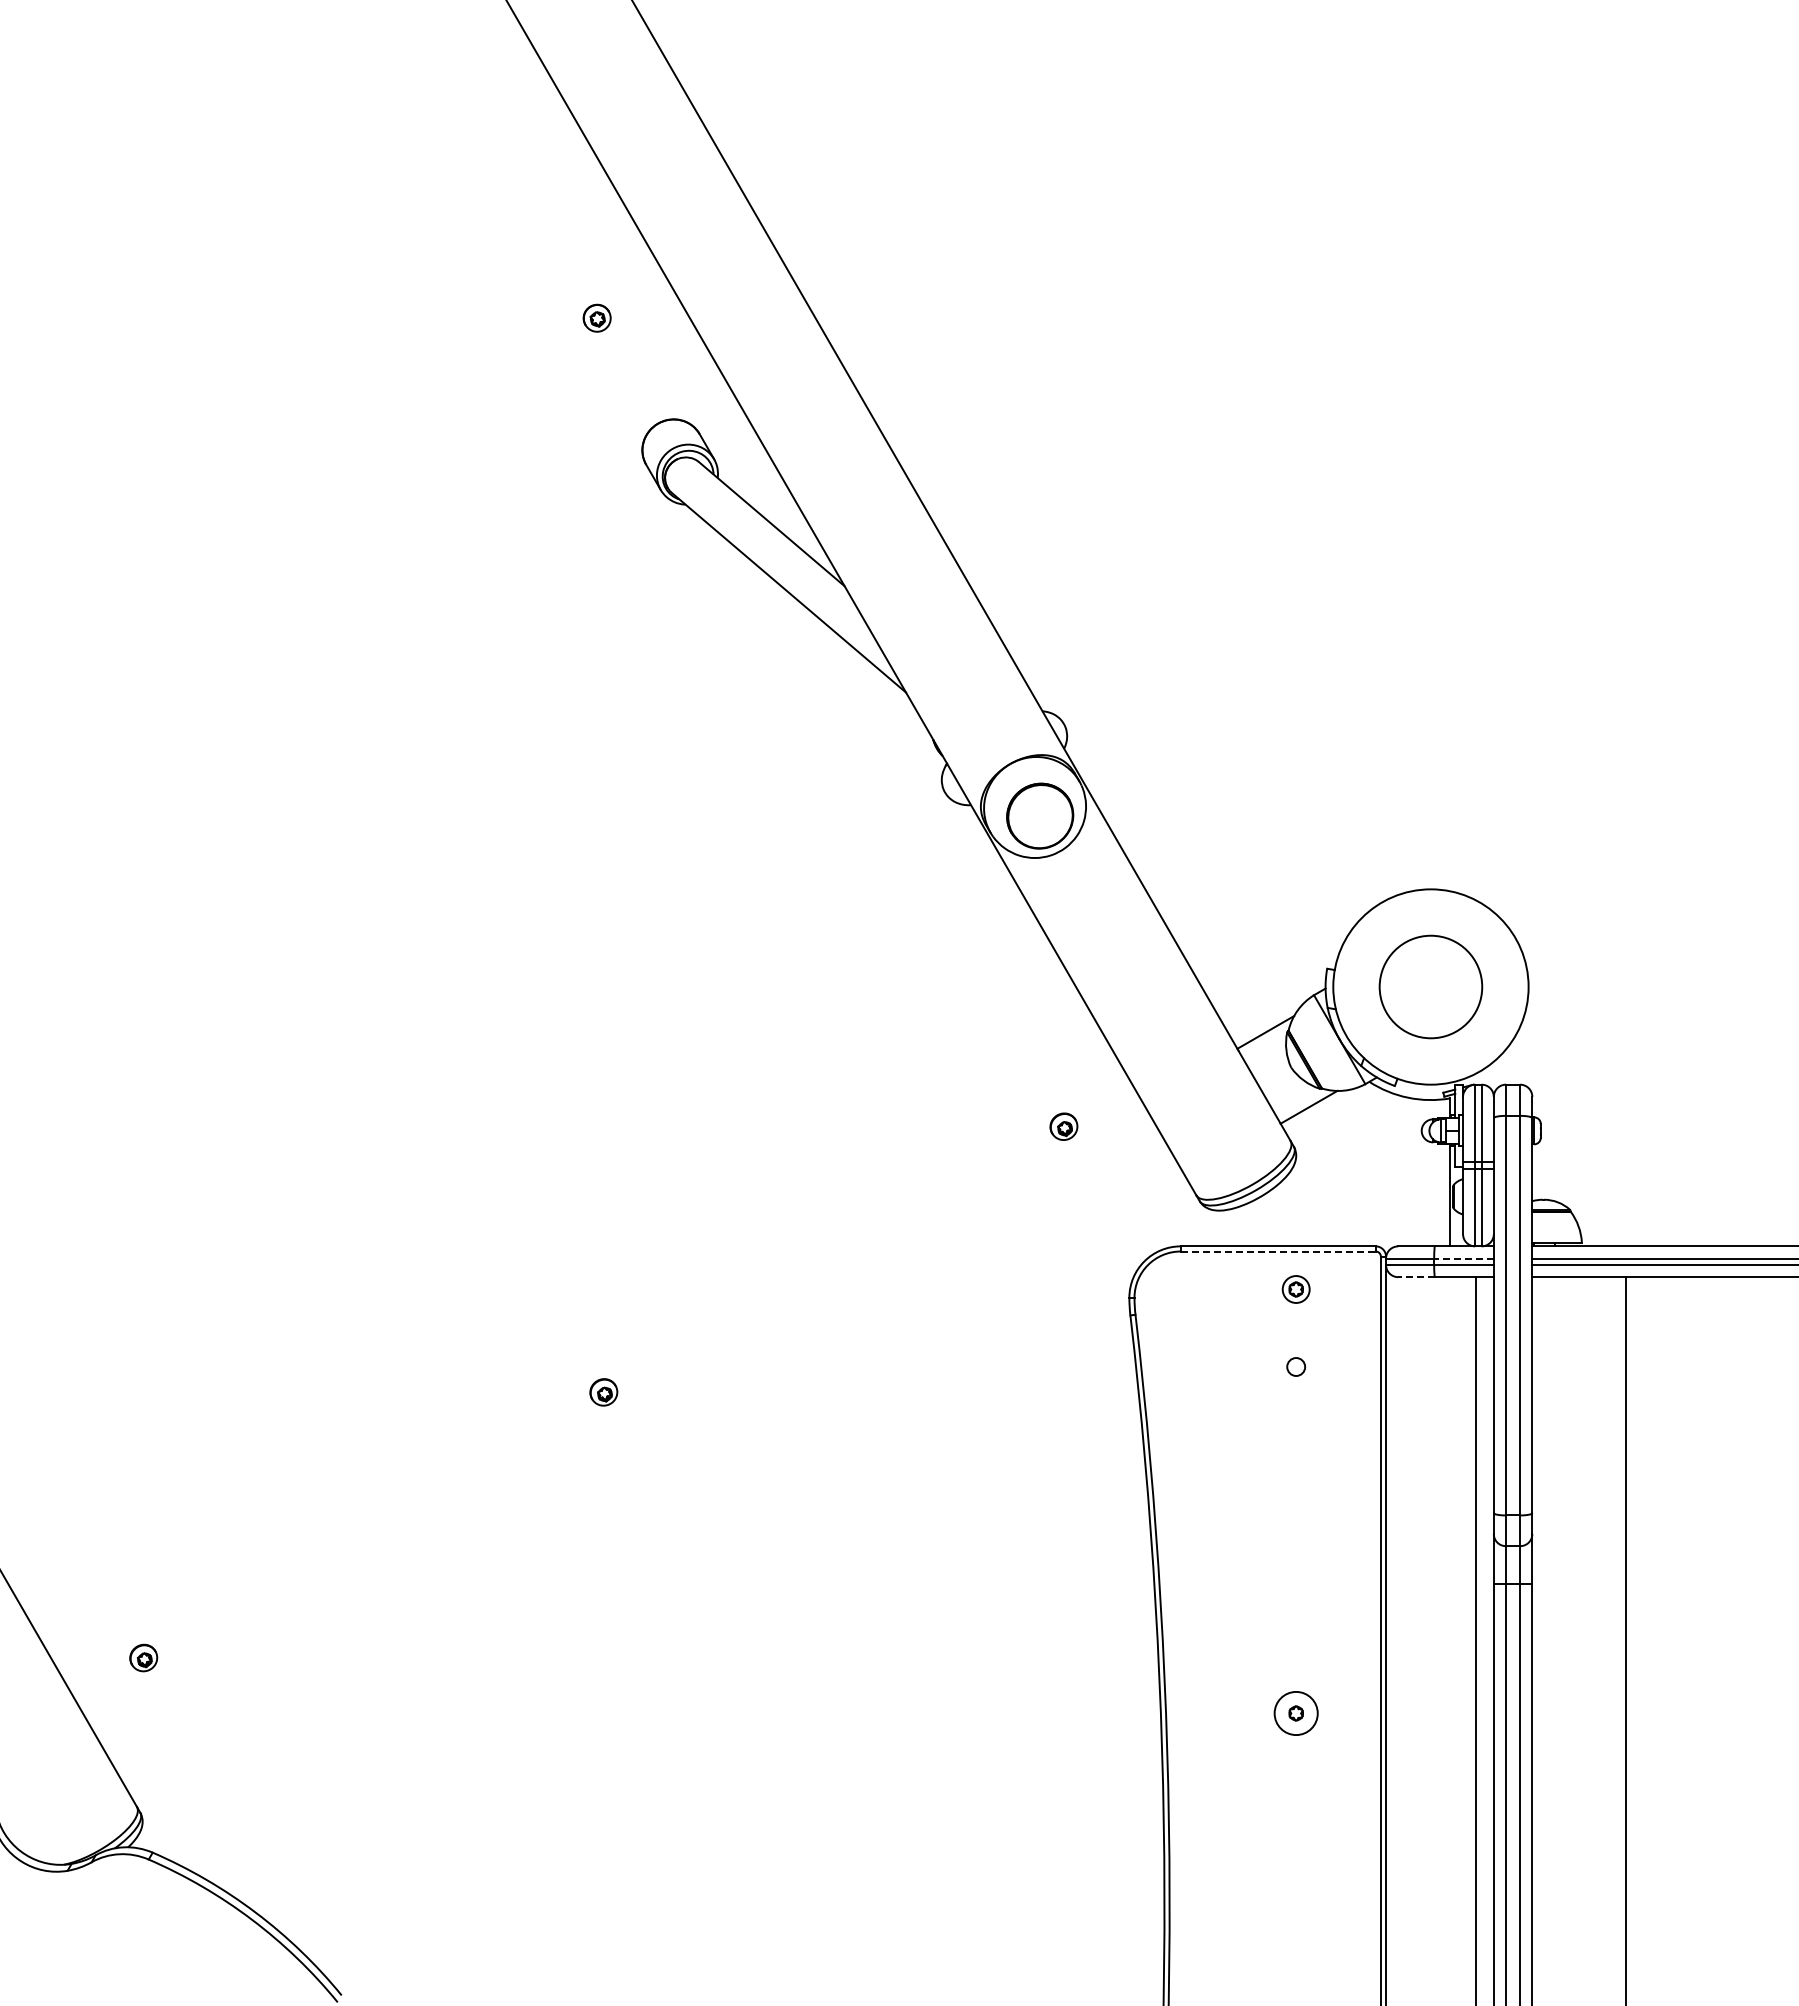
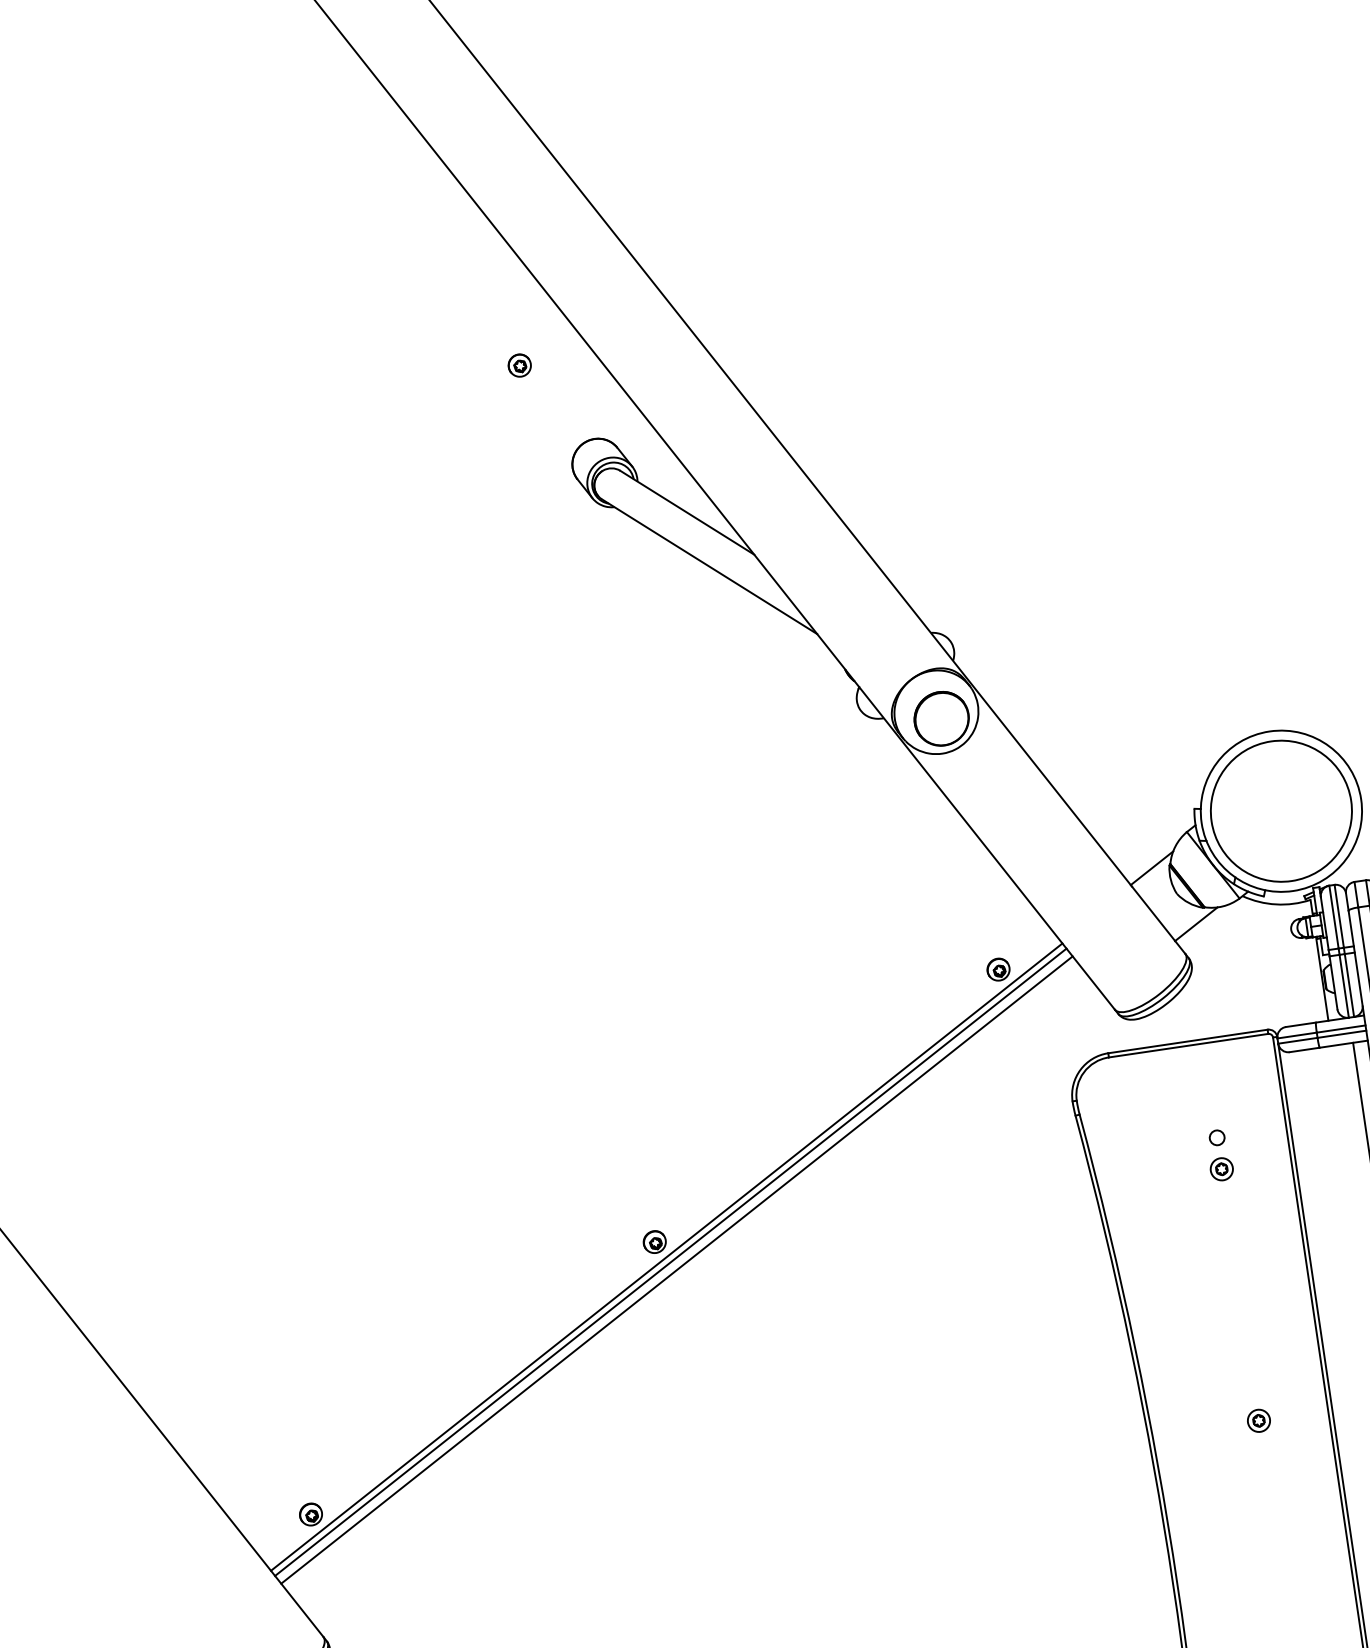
circle: (1430, 986) -> (1280, 810), size x1.67
line: (1278, 1251) -> (1188, 1045), dashed -> solid
line: (1464, 1258) -> (1341, 1028), dashed -> solid
line: (1416, 1277) -> (1304, 1050), dashed -> solid
part: (1295, 1289) -> (1221, 1169), moved
line: (615, 1412) -> (666, 1257), added
line: (619, 1419) -> (670, 1262), added
line: (625, 1429) -> (676, 1269), added
circle: (1295, 1713) -> (1258, 1420), size x0.62

